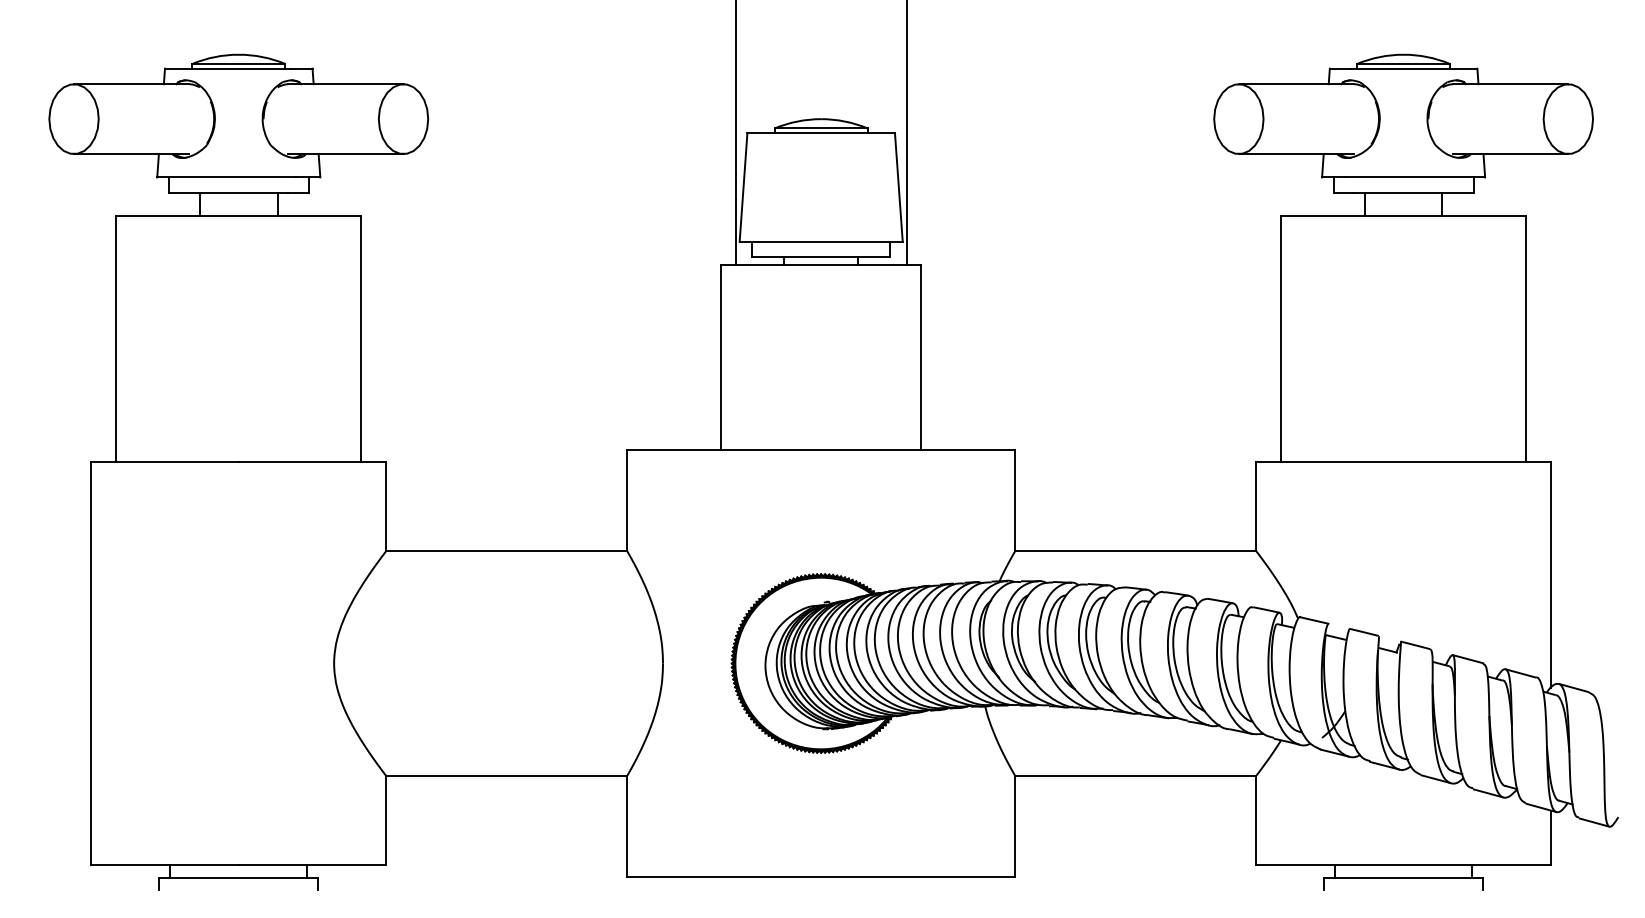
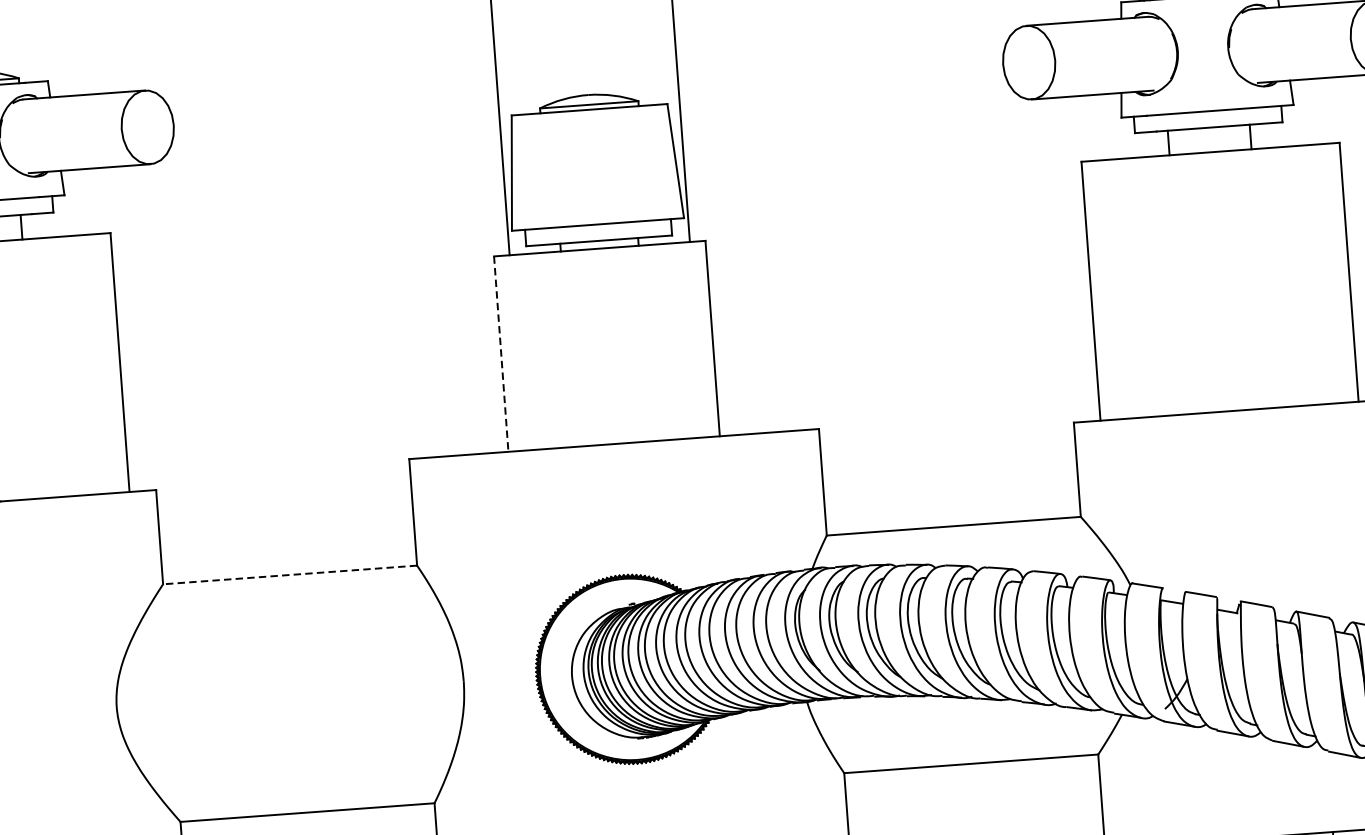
line: (721, 357) -> (501, 354), solid -> dashed
line: (506, 550) -> (289, 574), solid -> dashed

